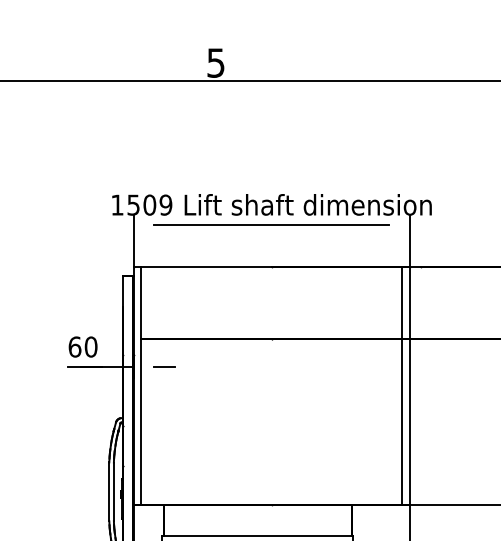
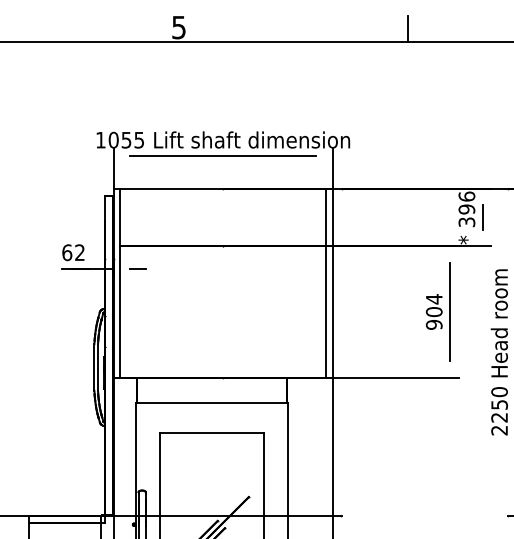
text: (149, 204) -> (126, 139), 1509 -> 1055
text: (91, 346) -> (80, 252), 60 -> 62

